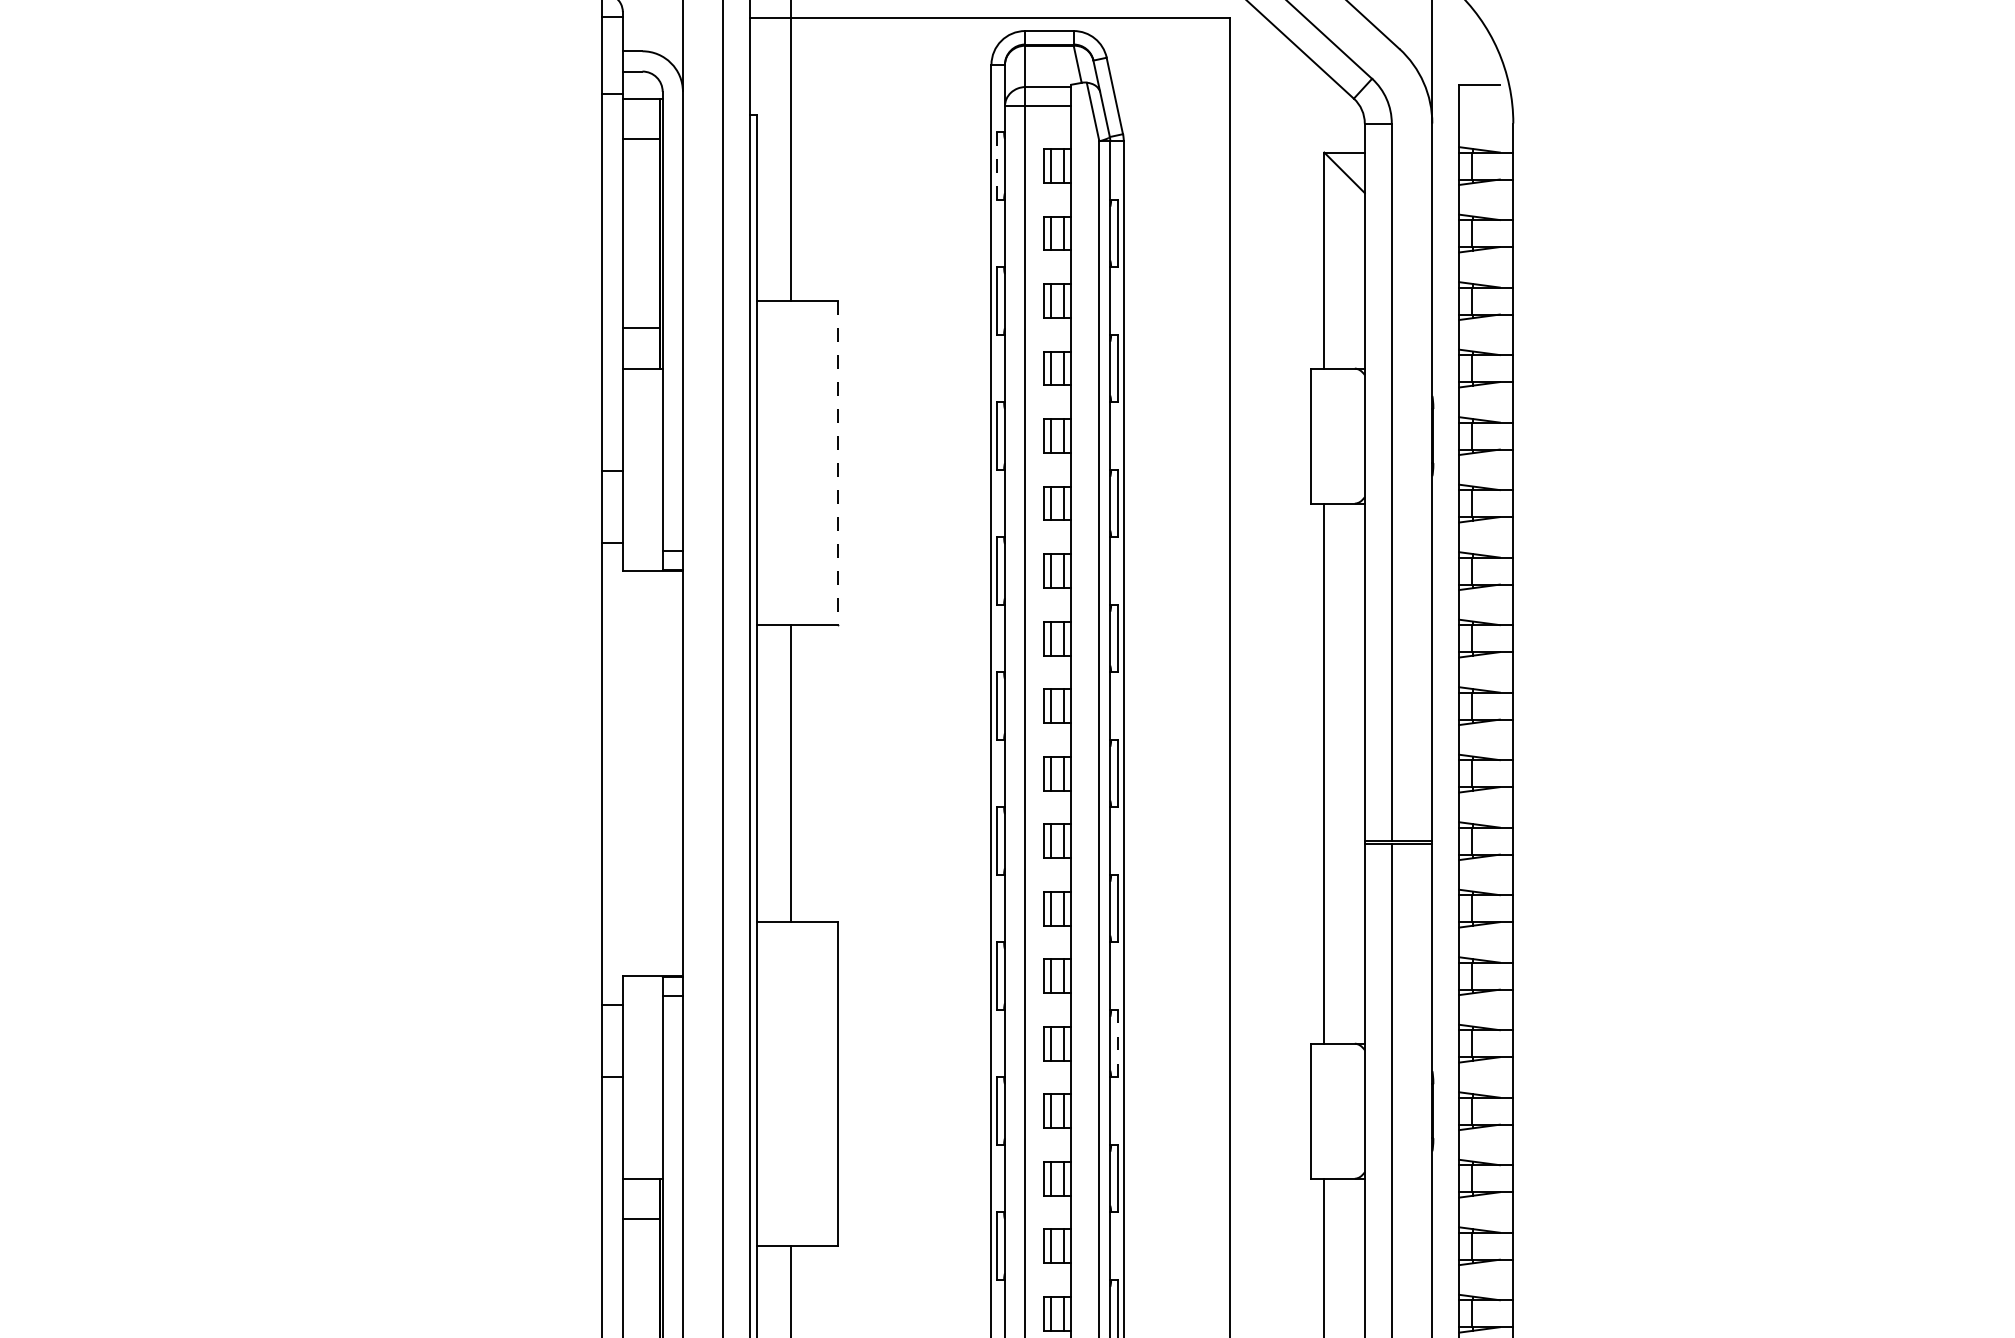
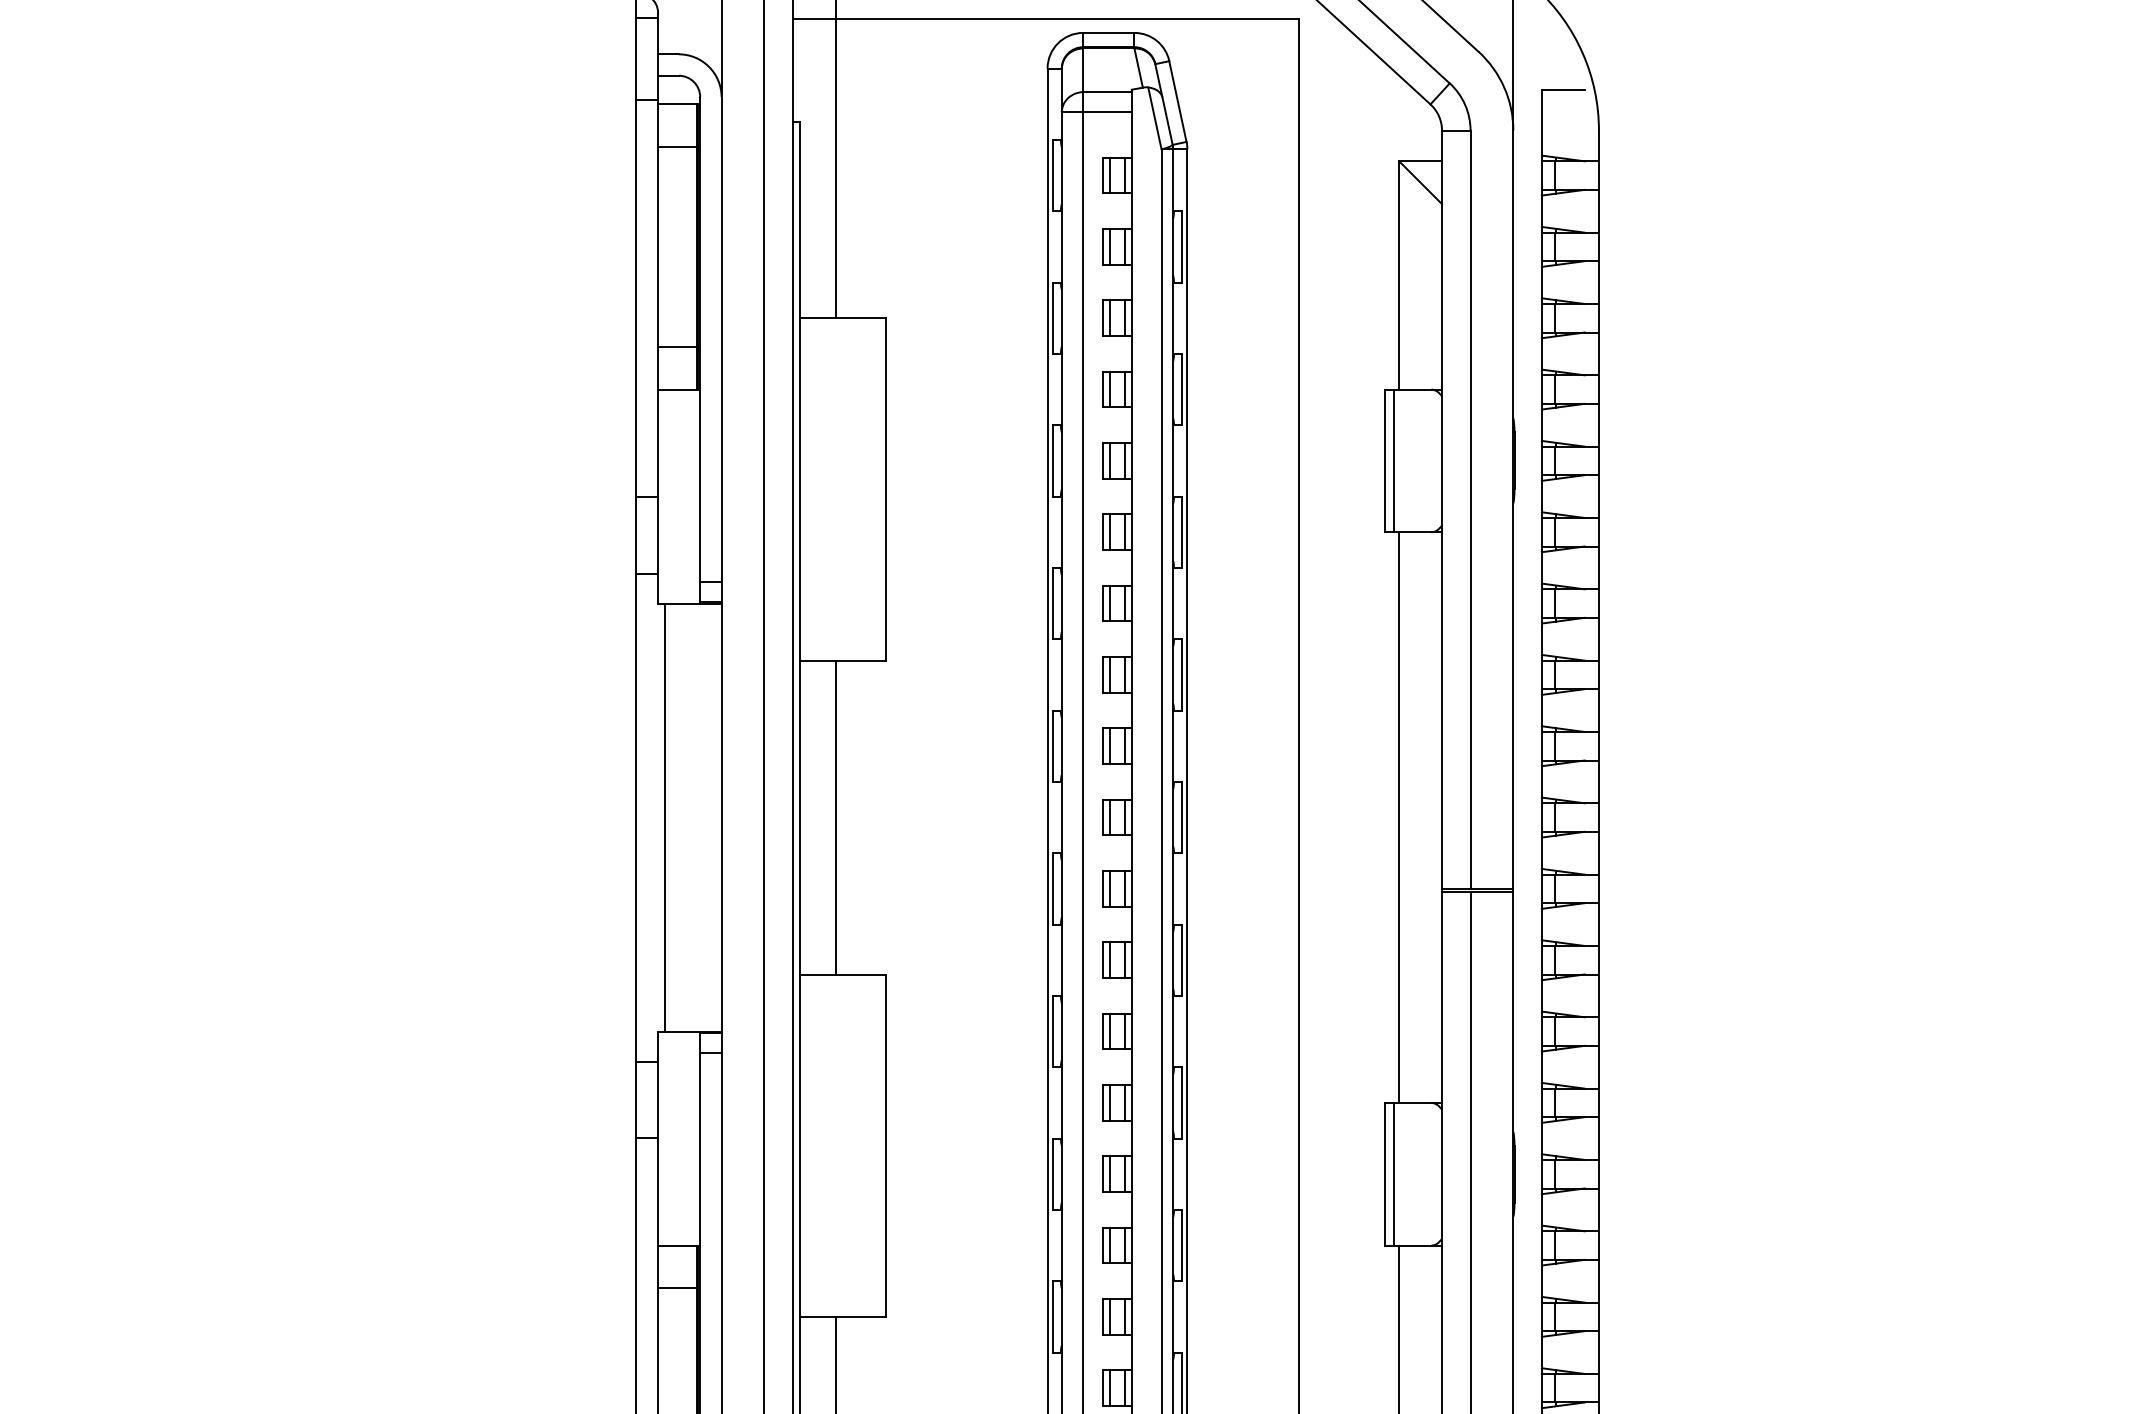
line: (996, 166) -> (1052, 176), dashed -> solid
line: (1319, 435) -> (1394, 460), added
line: (838, 463) -> (885, 489), dashed -> solid
line: (628, 773) -> (664, 817), added
line: (1118, 1043) -> (1181, 1102), dashed -> solid
line: (1319, 1110) -> (1394, 1173), added

